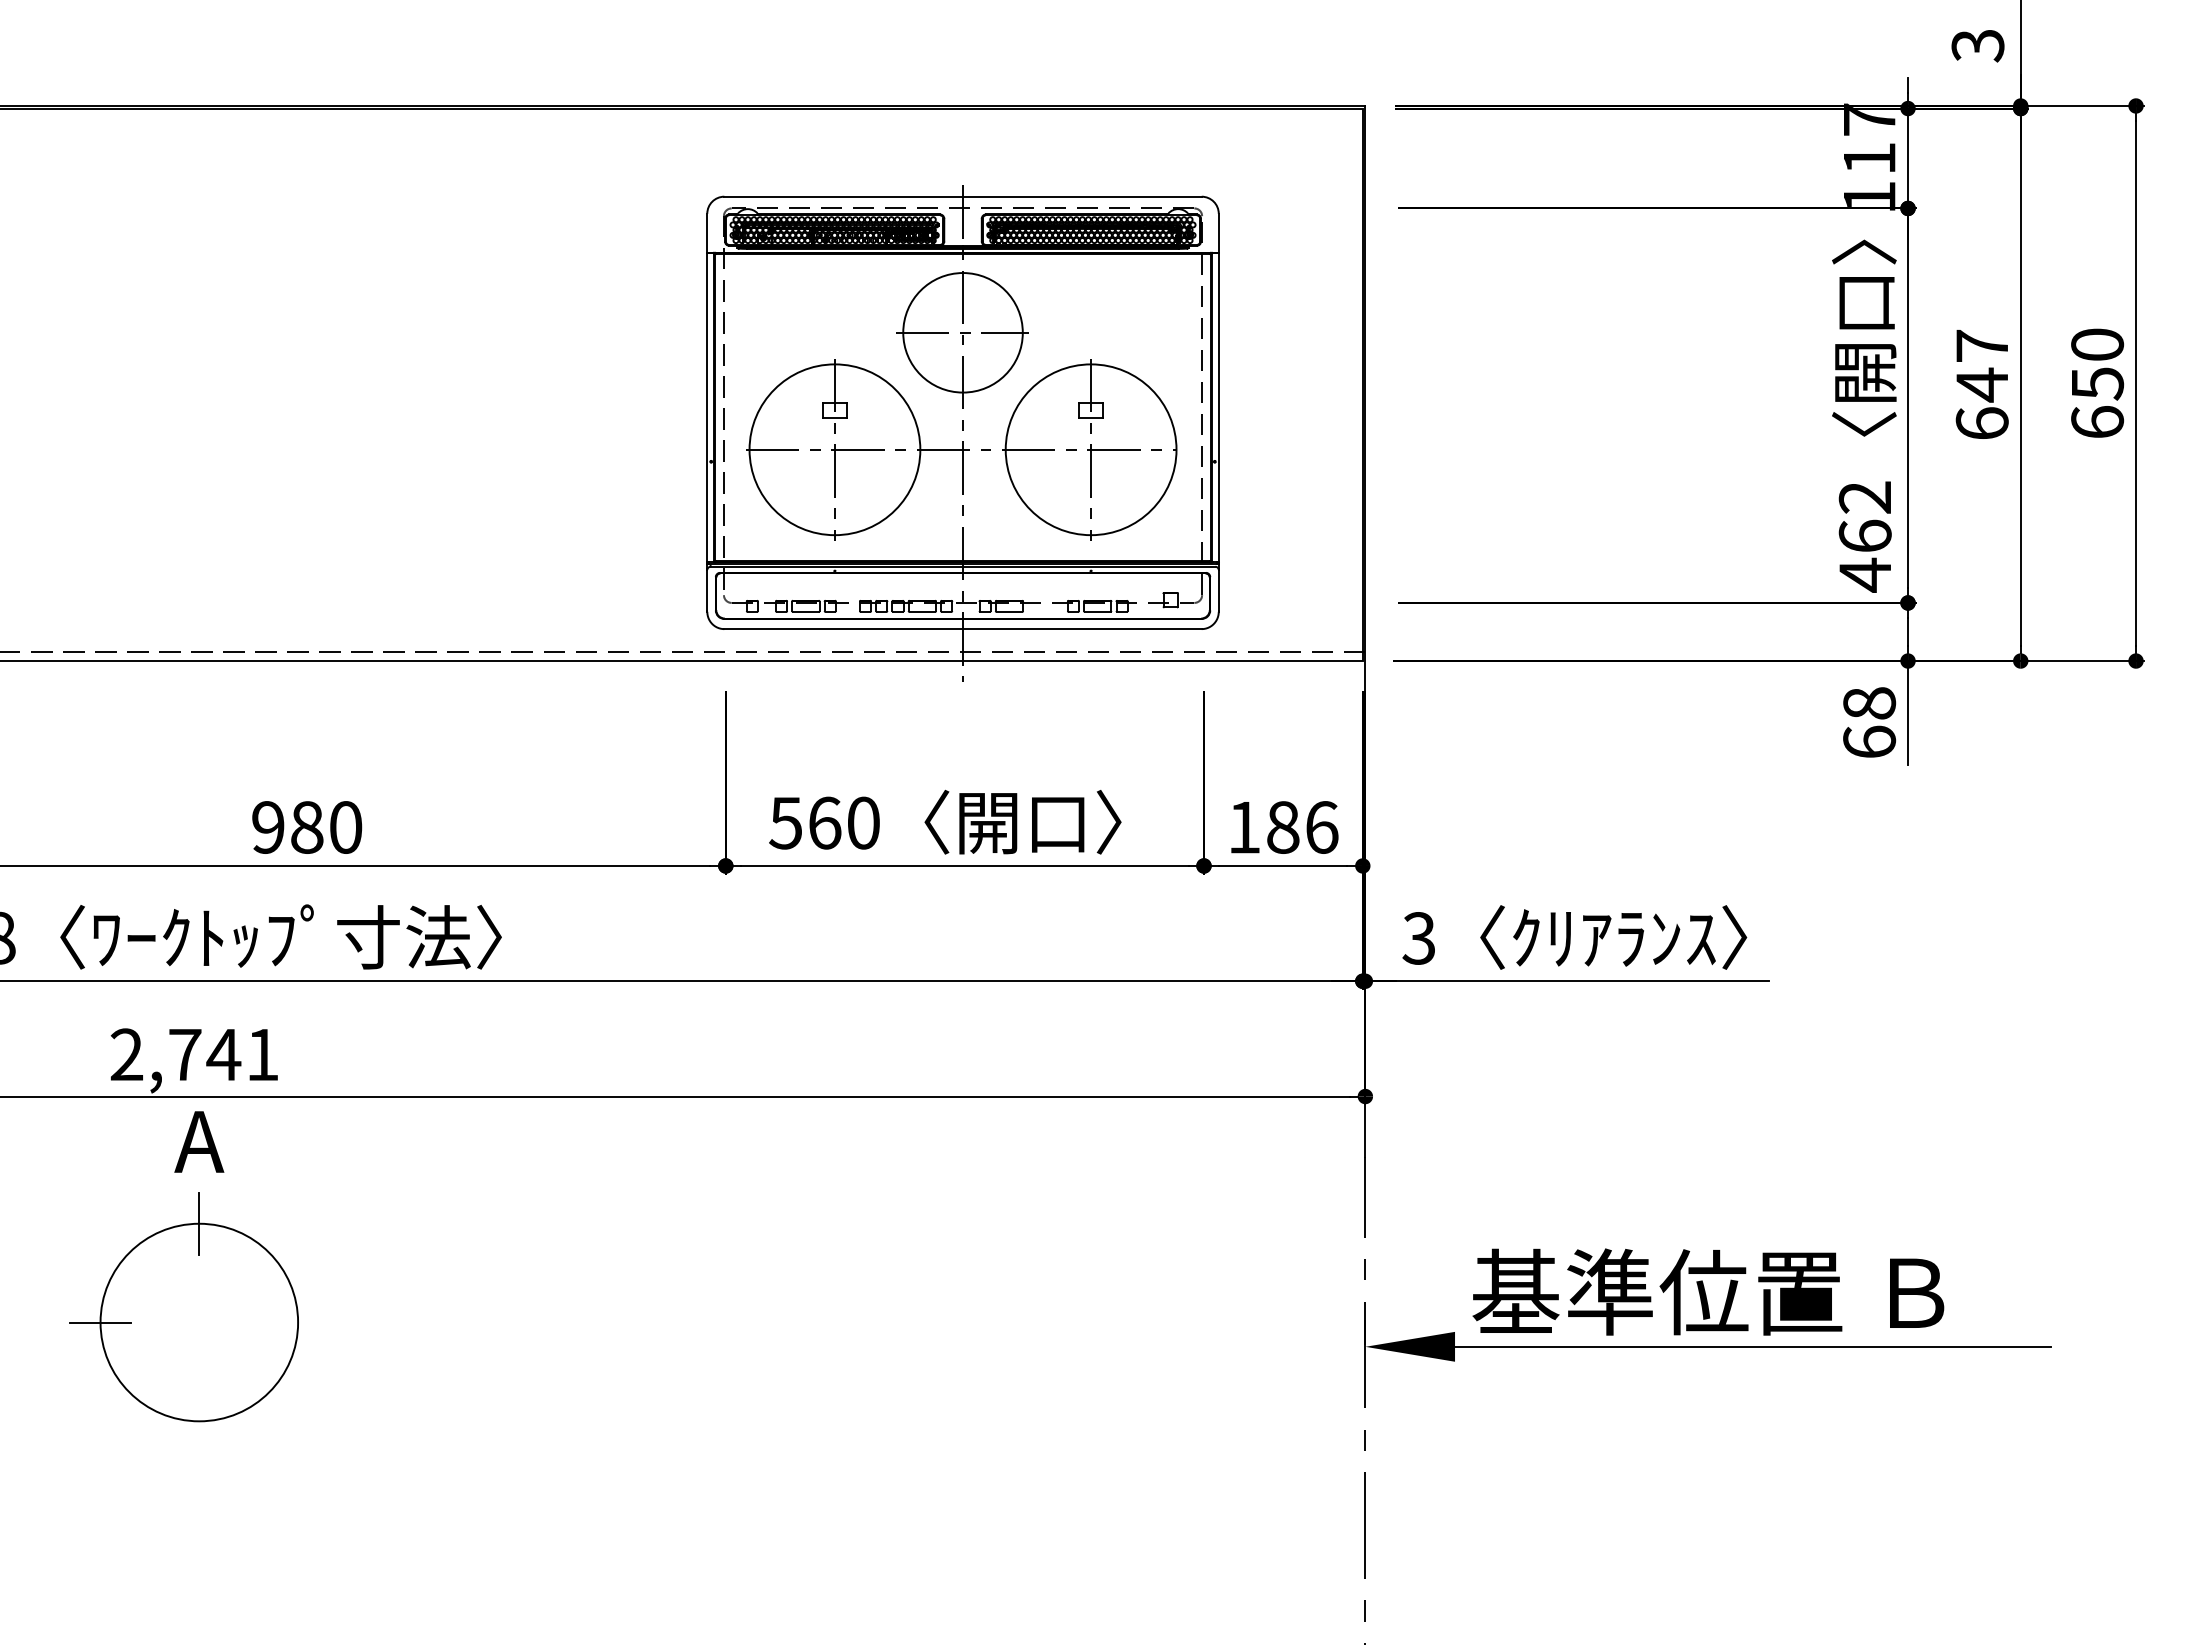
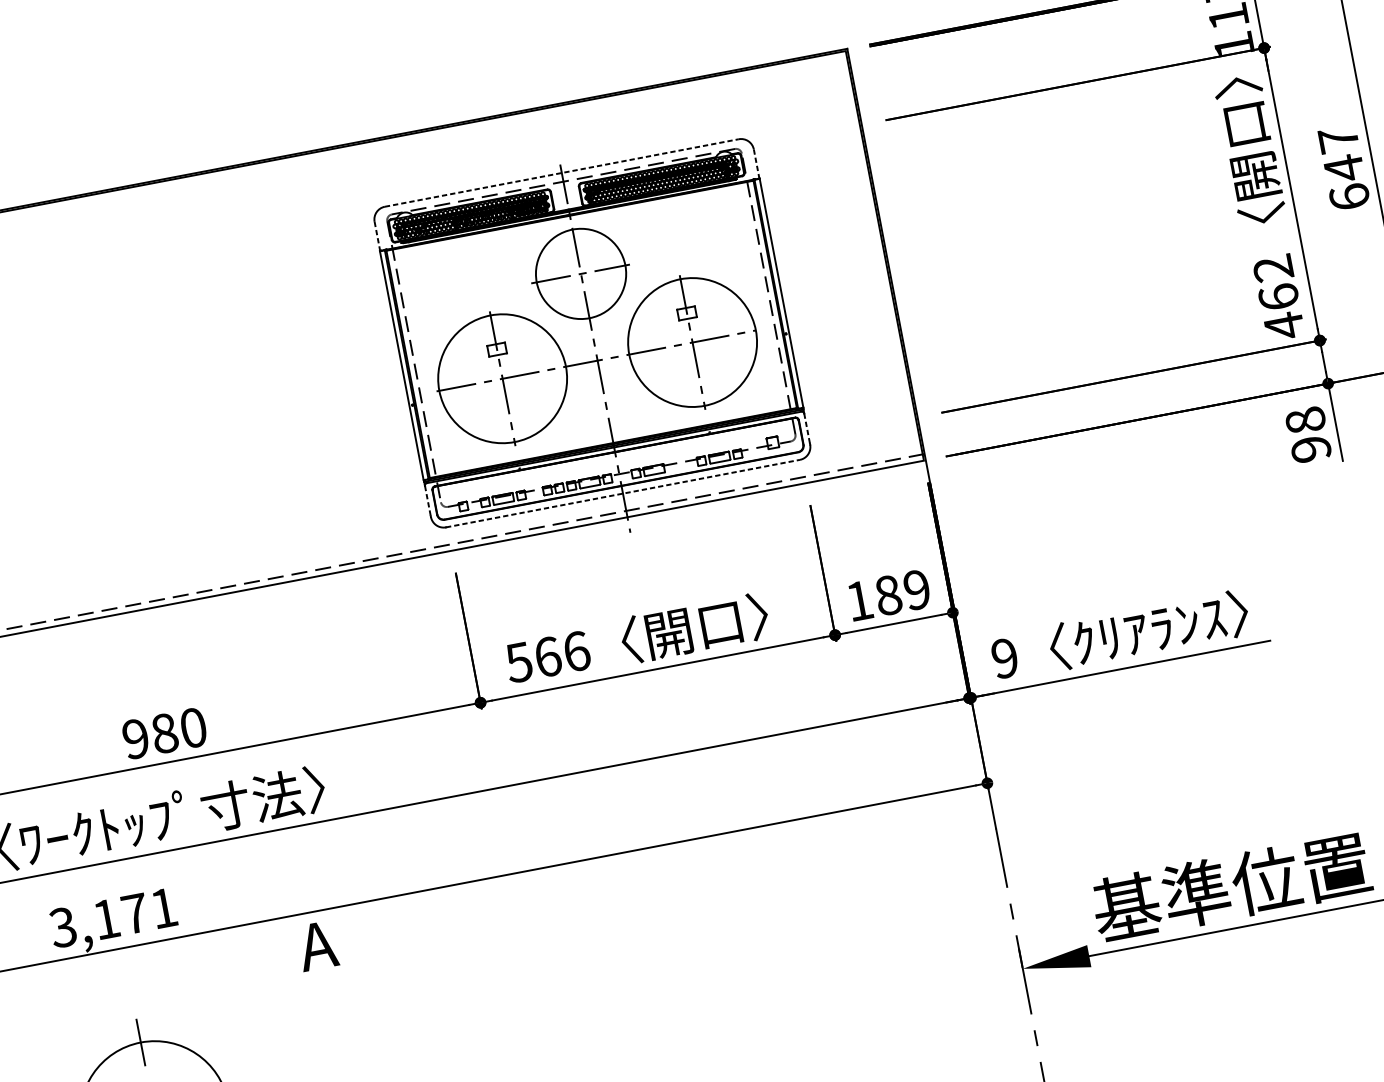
line: (963, 196) -> (562, 172), solid -> dashed
line: (707, 233) -> (377, 236), solid -> dashed
line: (1218, 233) -> (756, 164), solid -> dashed
line: (707, 590) -> (428, 501), solid -> dashed
line: (1218, 590) -> (806, 428), solid -> dashed
line: (963, 629) -> (623, 493), solid -> dashed
text: (1869, 741) -> (1310, 448), 68 -> 98
text: (864, 822) -> (577, 650), 560 -> 566
text: (1321, 827) -> (916, 590), 186 -> 189
text: (1418, 938) -> (1004, 658), 3 -> 9
text: (175, 1054) -> (99, 920), 2,741 -> 3,171
text: (199, 1141) -> (317, 945), moved

